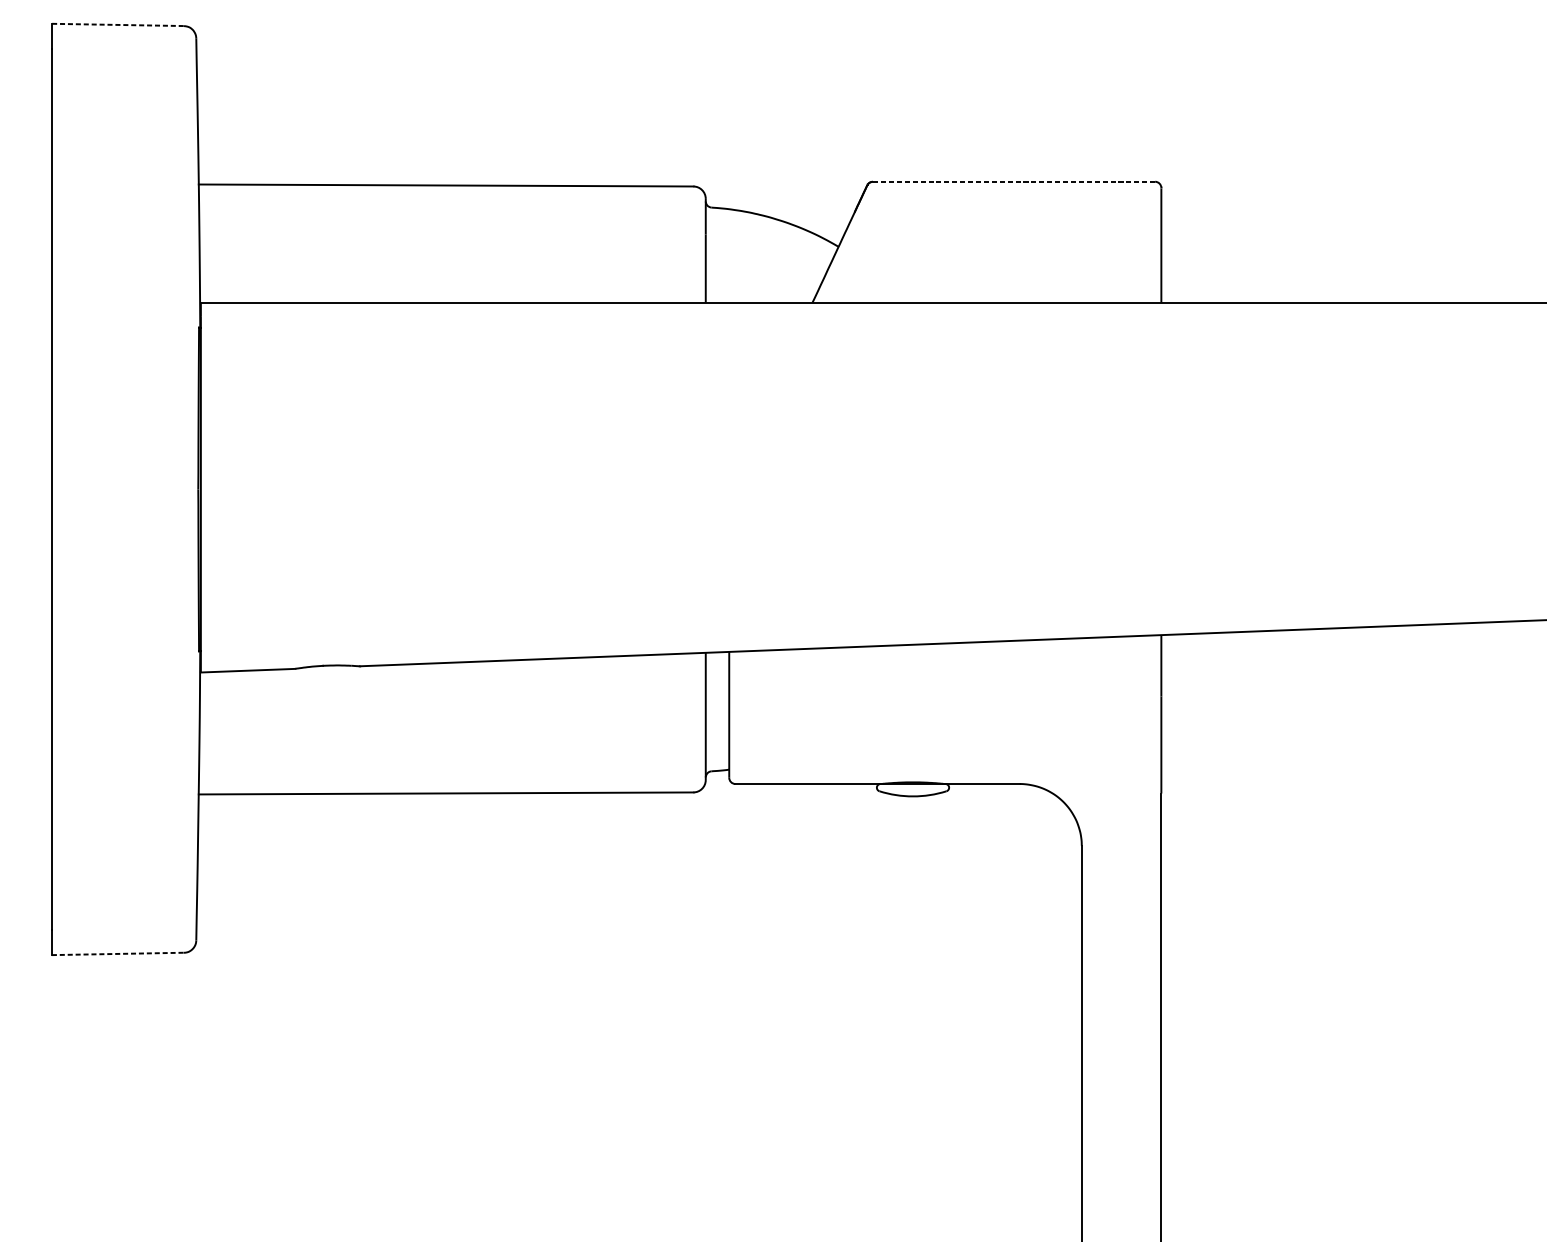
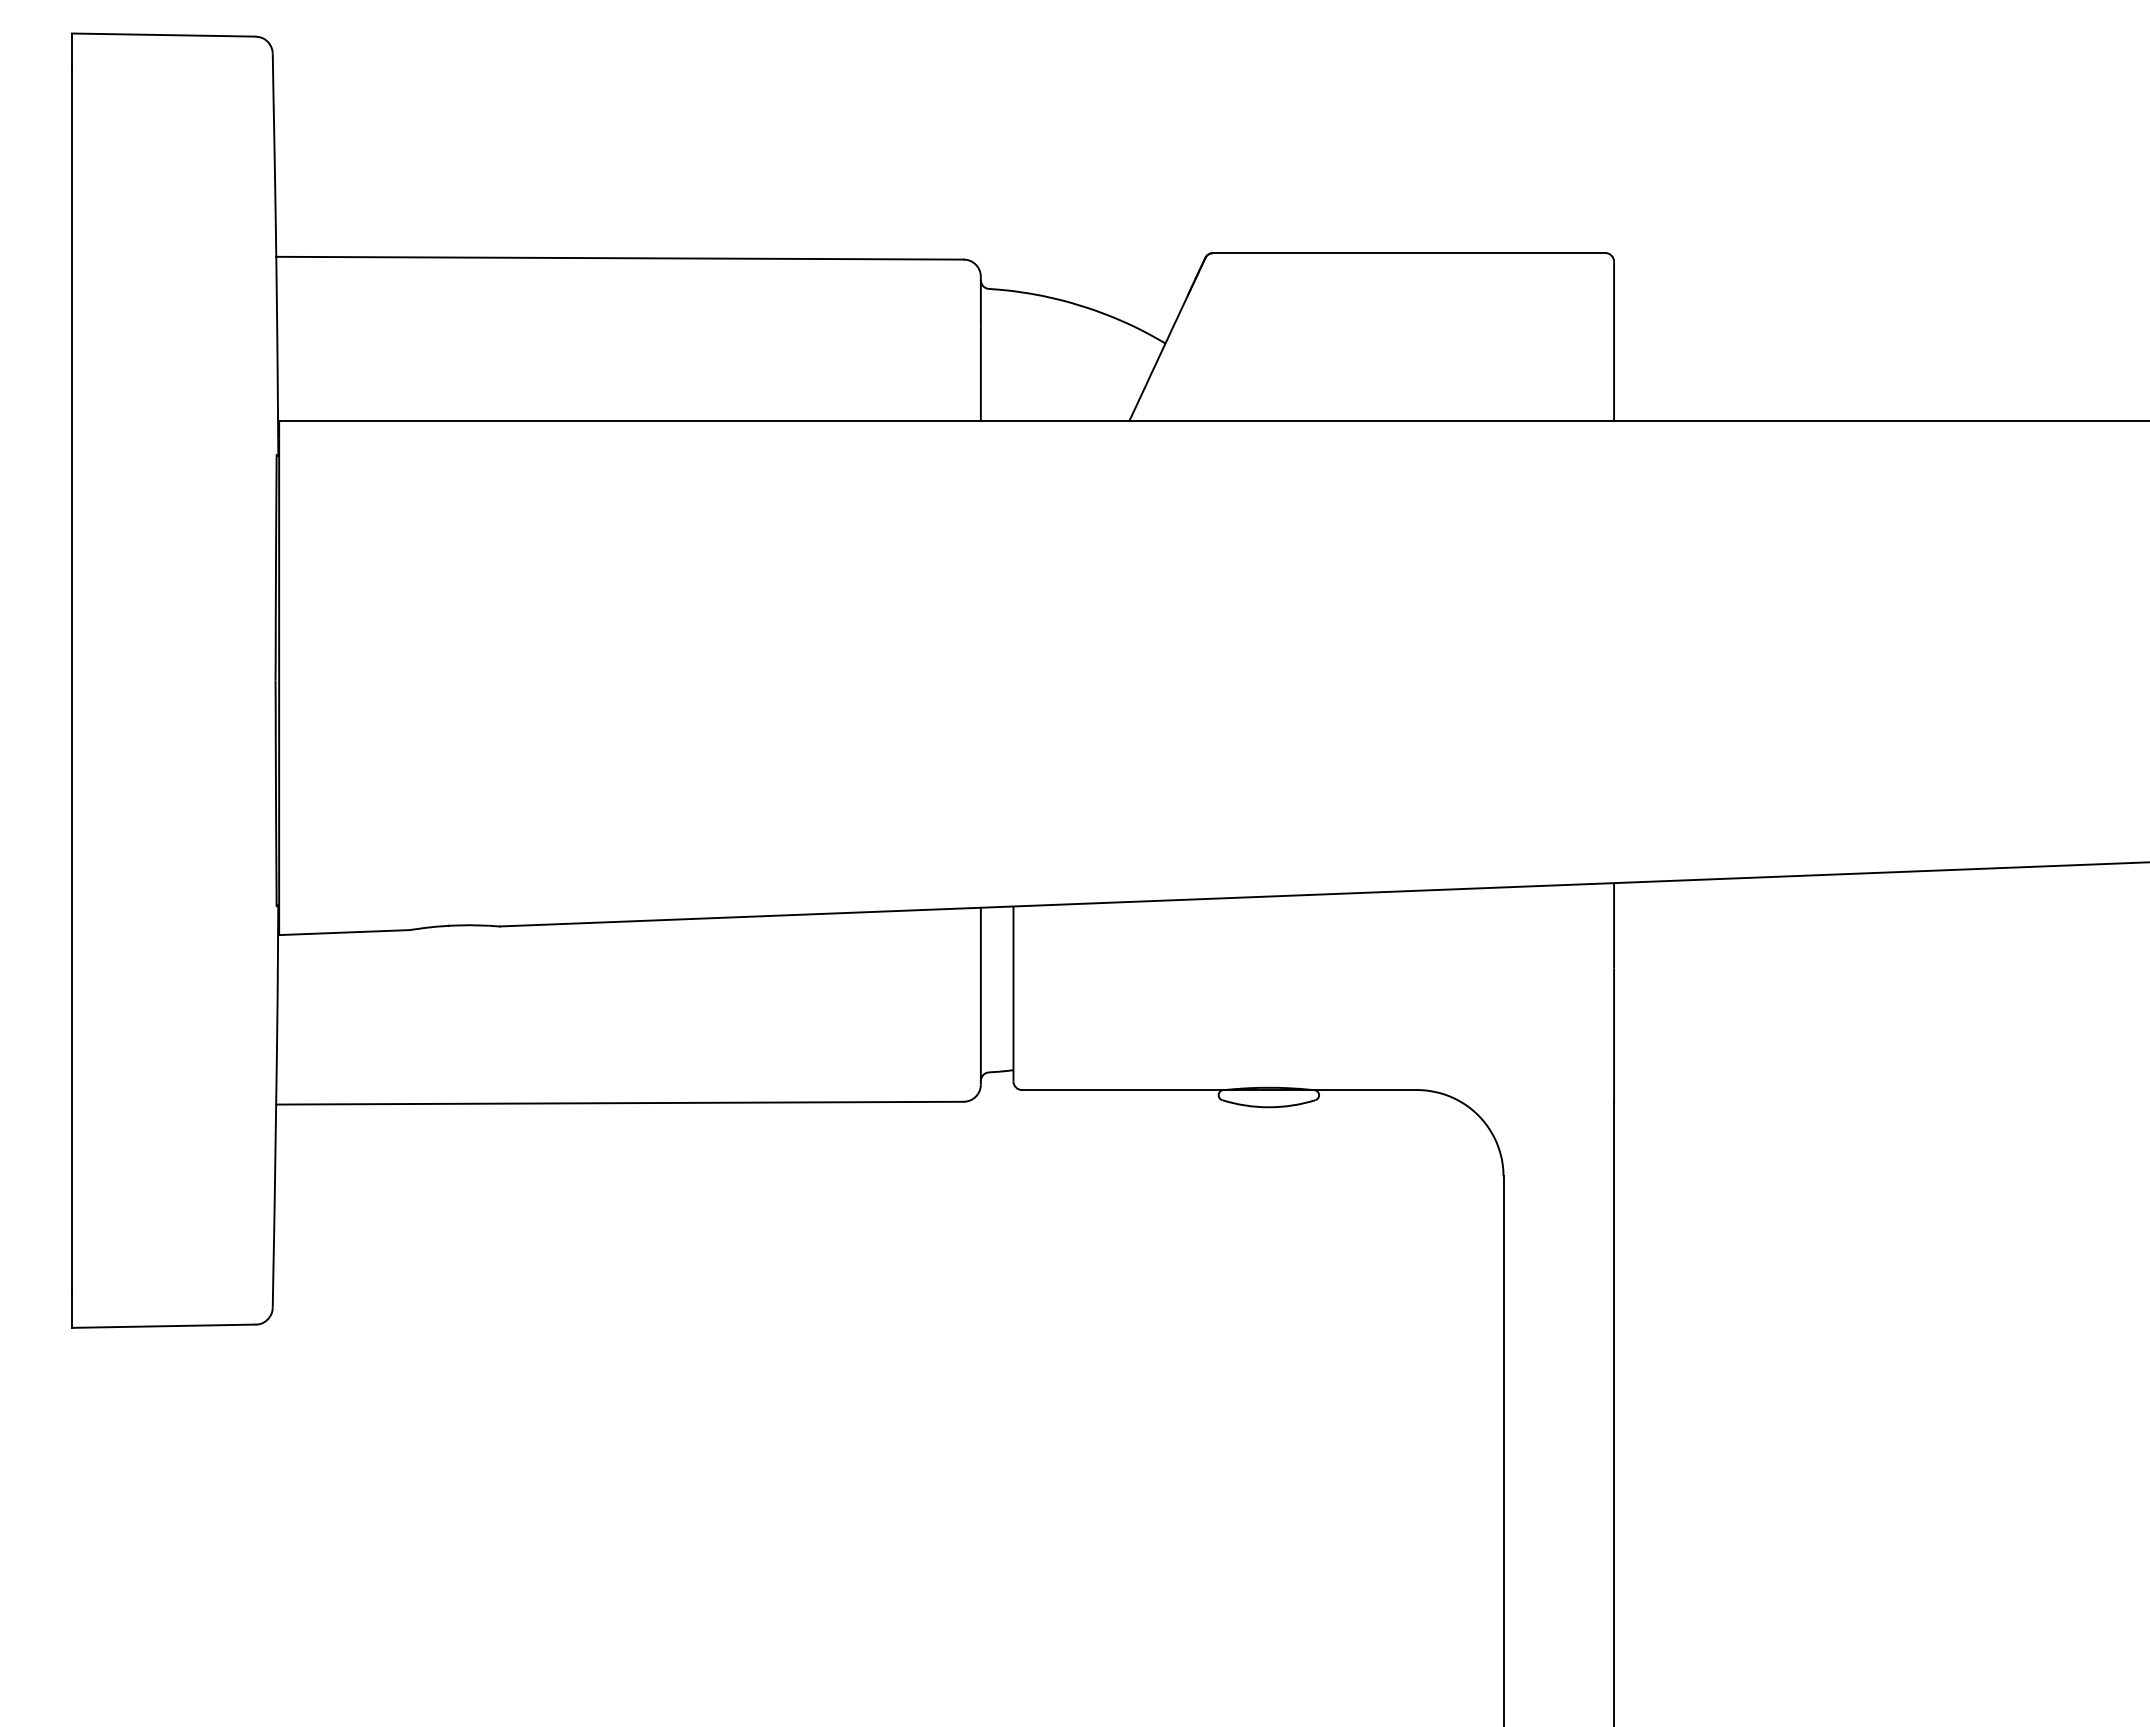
line: (117, 25) -> (163, 35), dashed -> solid
line: (1013, 182) -> (1408, 253), dashed -> solid
line: (117, 954) -> (163, 1326), dashed -> solid

